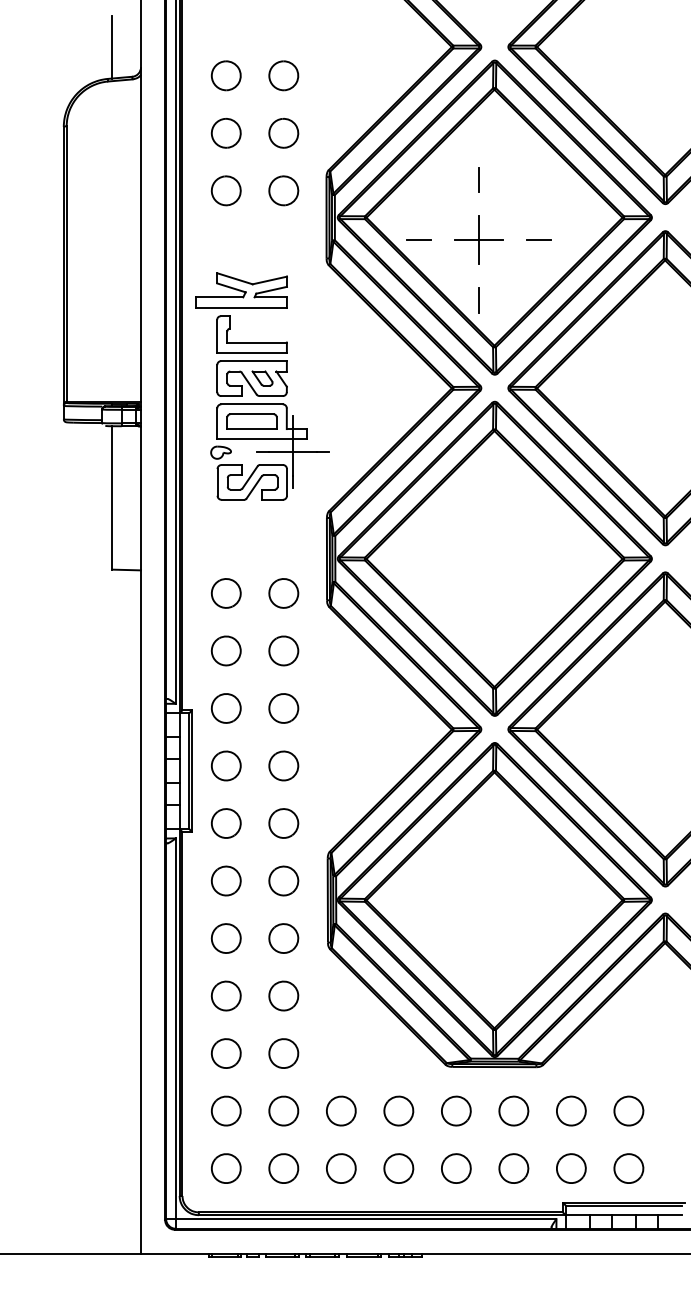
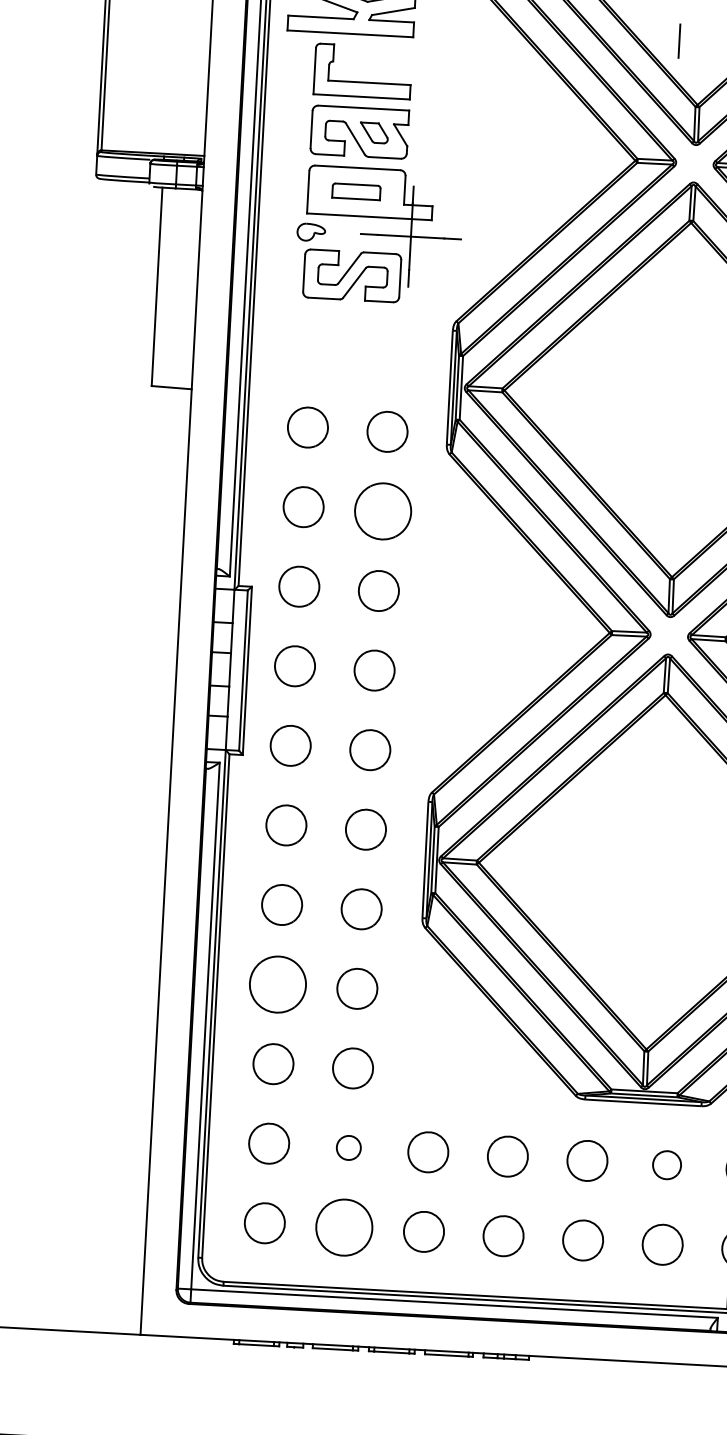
part: (251, 421) -> (355, 191), size x0.7
part: (283, 650) -> (382, 510), size x1.4
part: (225, 995) -> (276, 983), size x1.4
part: (283, 1110) -> (348, 1147), size x0.6
part: (513, 1110) -> (666, 1164), size x0.7
part: (283, 1168) -> (344, 1227), size x1.4

